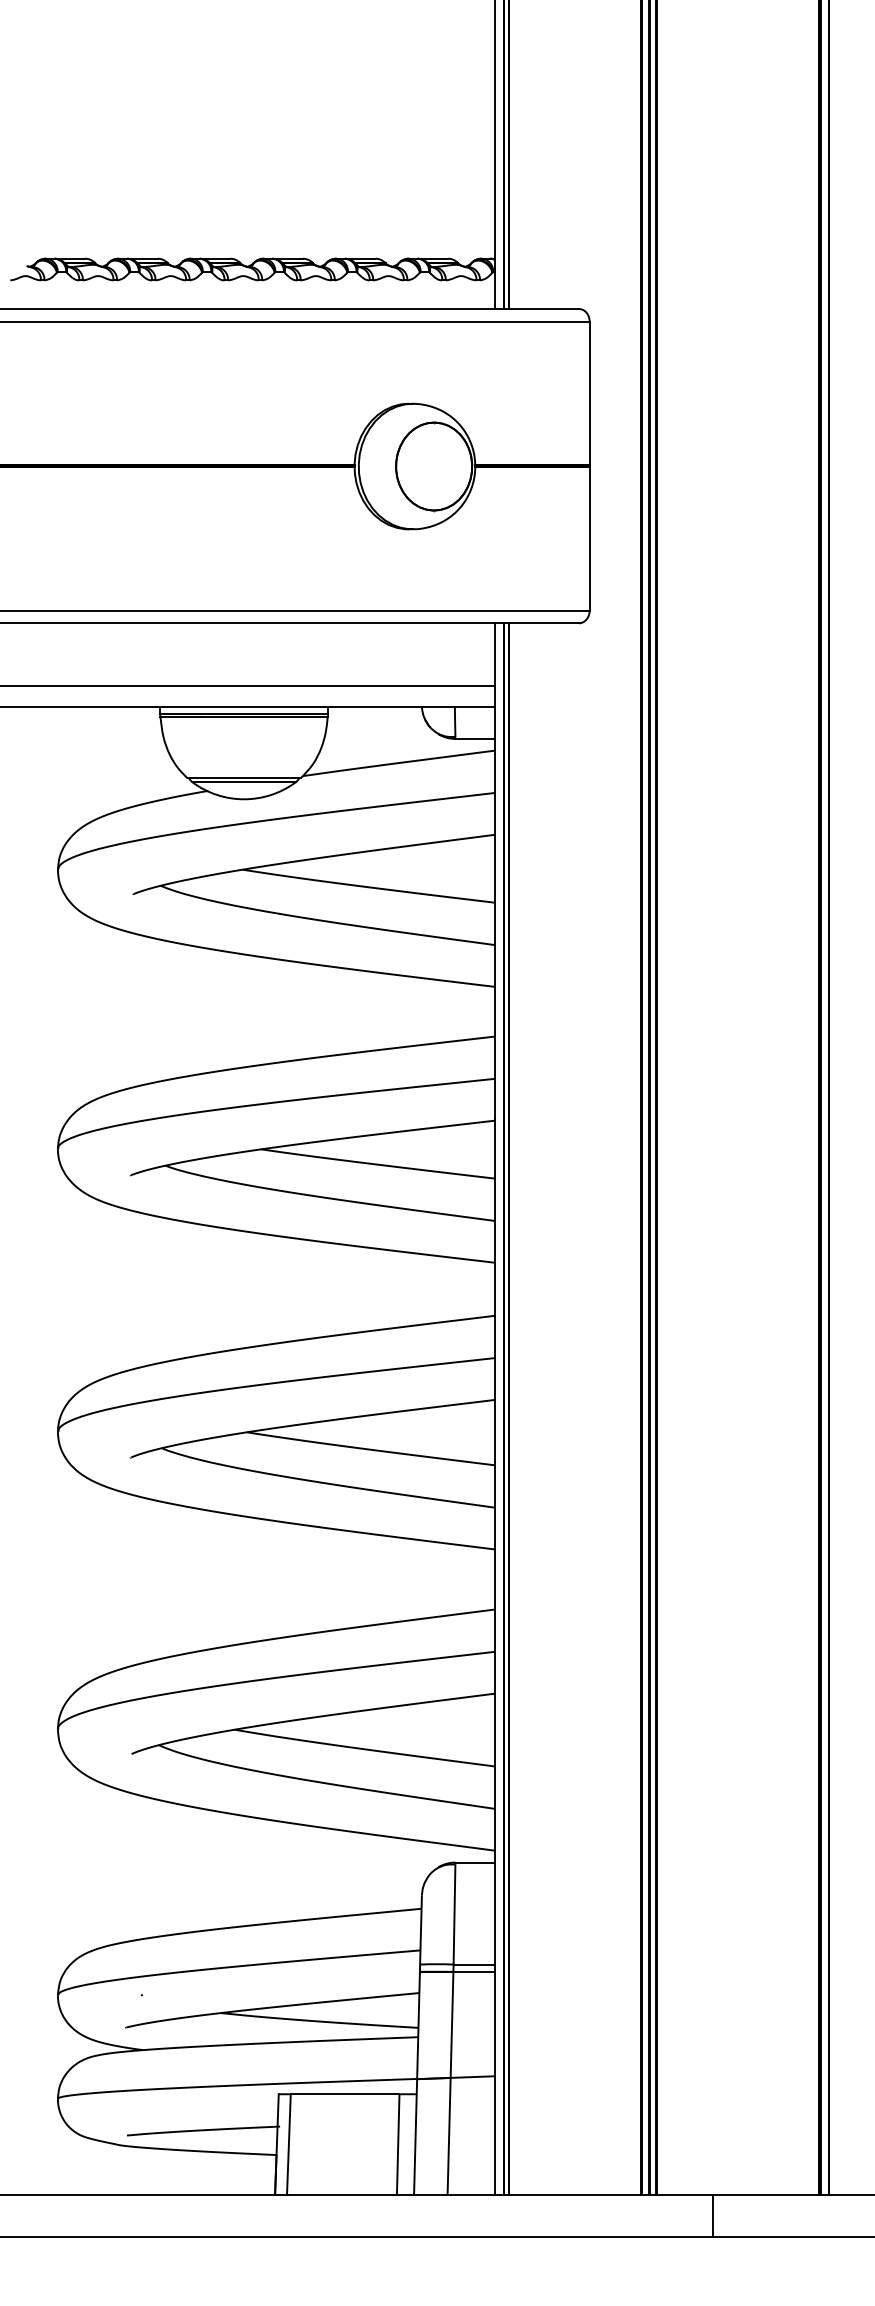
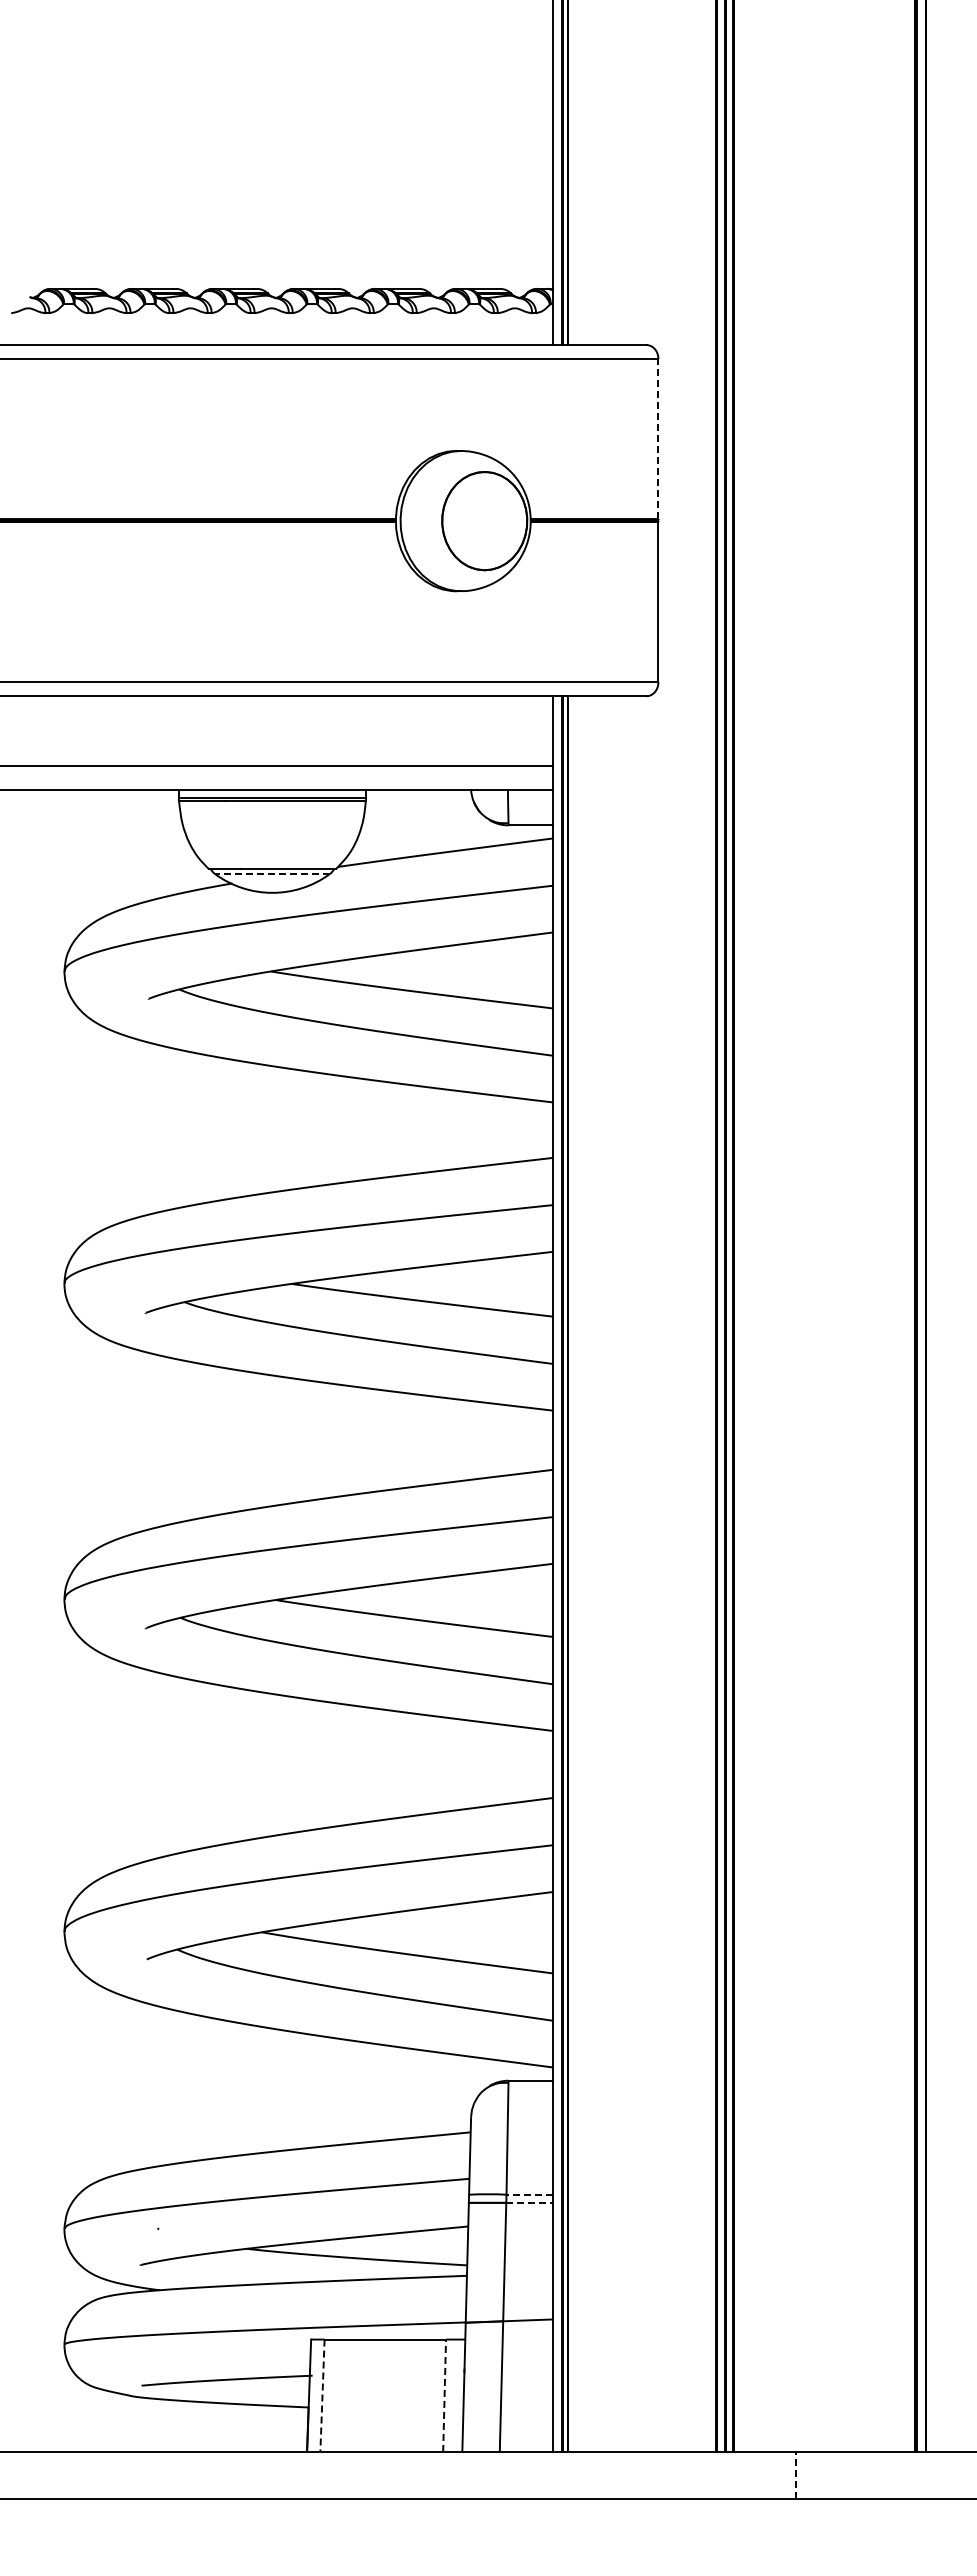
line: (589, 392) -> (658, 438), solid -> dashed
line: (243, 782) -> (271, 874), solid -> dashed
line: (474, 1964) -> (529, 2194), solid -> dashed
line: (474, 1971) -> (529, 2202), solid -> dashed
line: (398, 2143) -> (444, 2394), solid -> dashed
line: (288, 2145) -> (322, 2396), solid -> dashed
line: (713, 2215) -> (796, 2474), solid -> dashed

